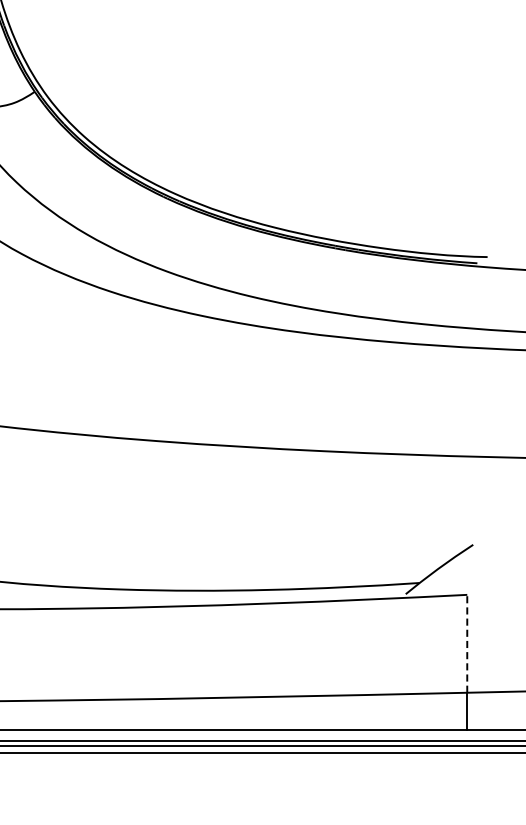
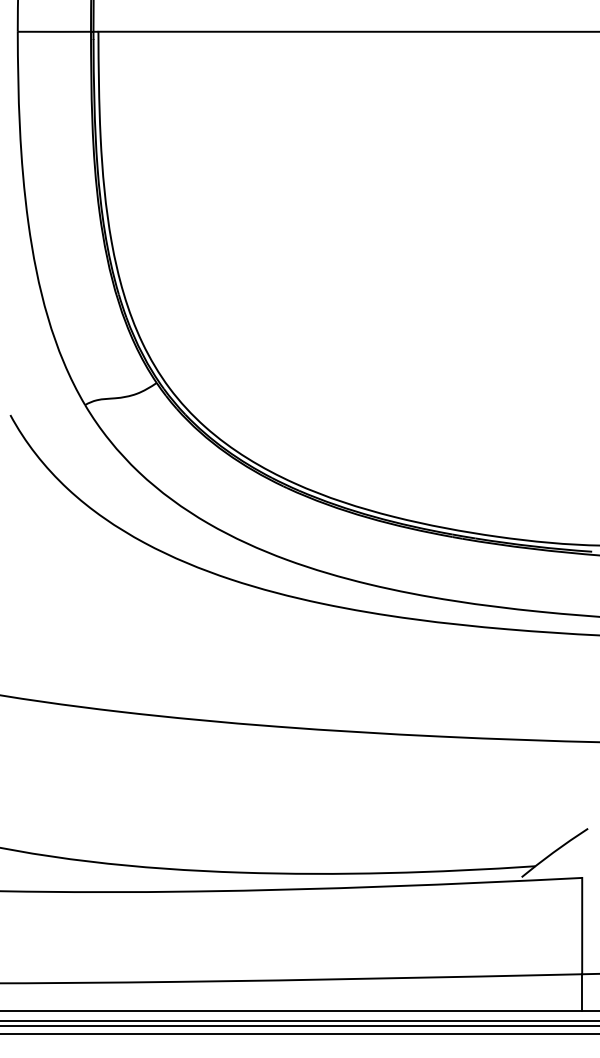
line: (467, 643) -> (582, 925), dashed -> solid

